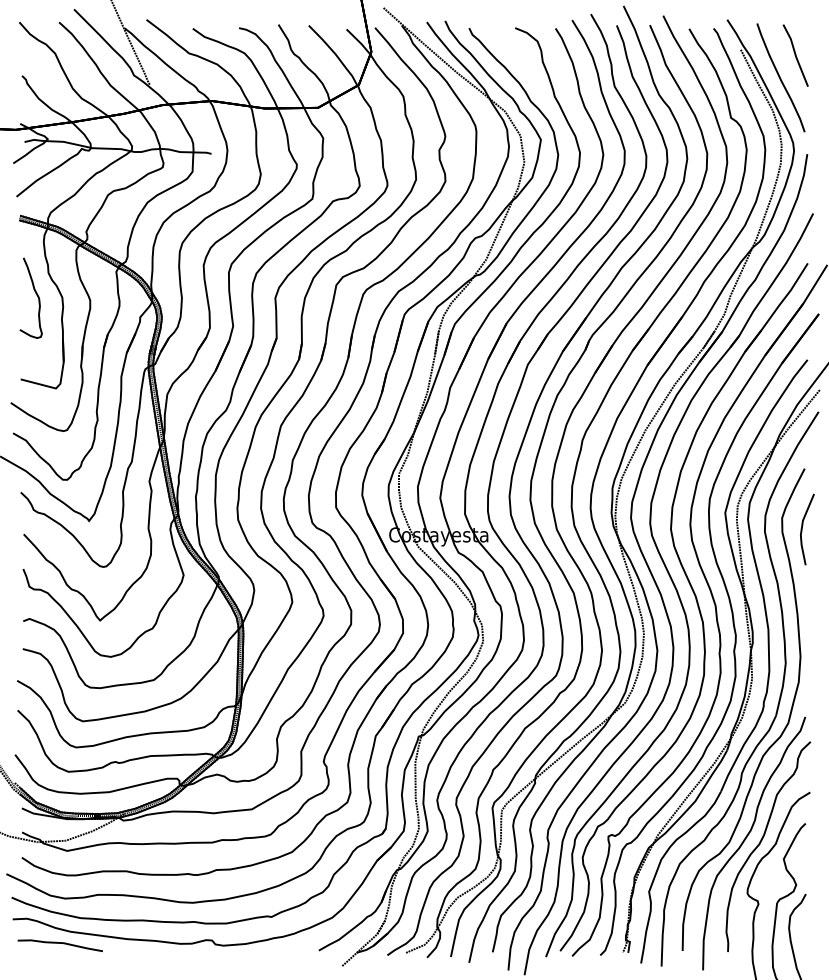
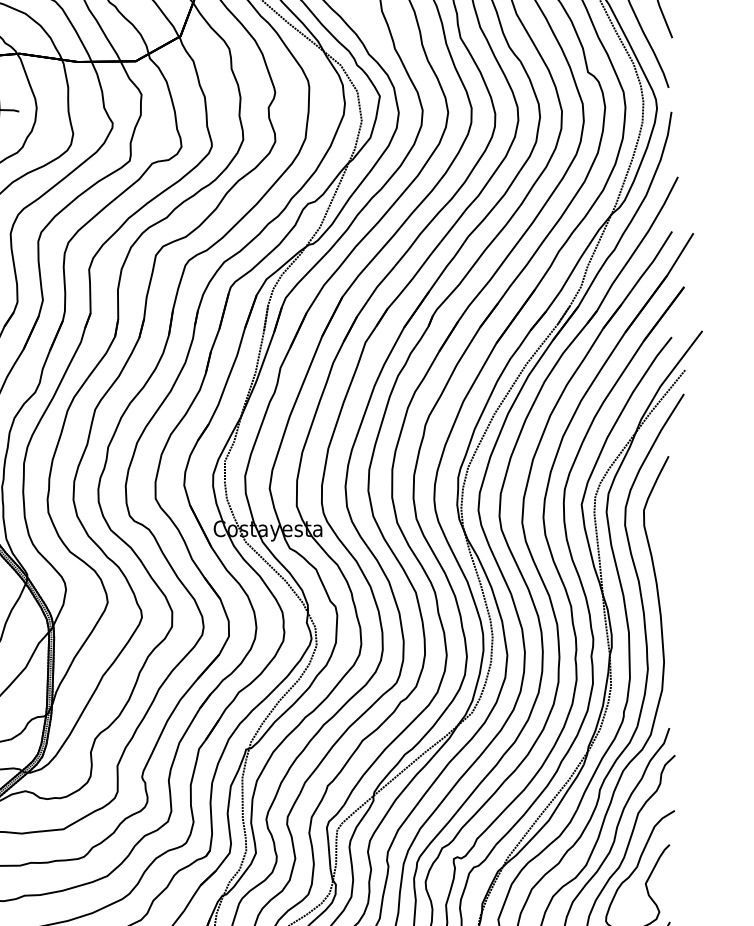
line: (802, 529) -> (666, 522), removed

